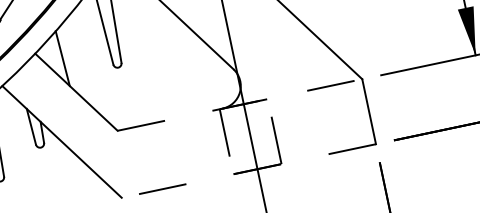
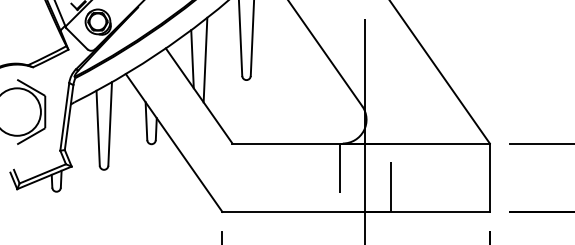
line: (75, 56) -> (205, 59), added
line: (240, 104) -> (361, 143), dashed -> solid
line: (249, 170) -> (356, 211), dashed -> solid

